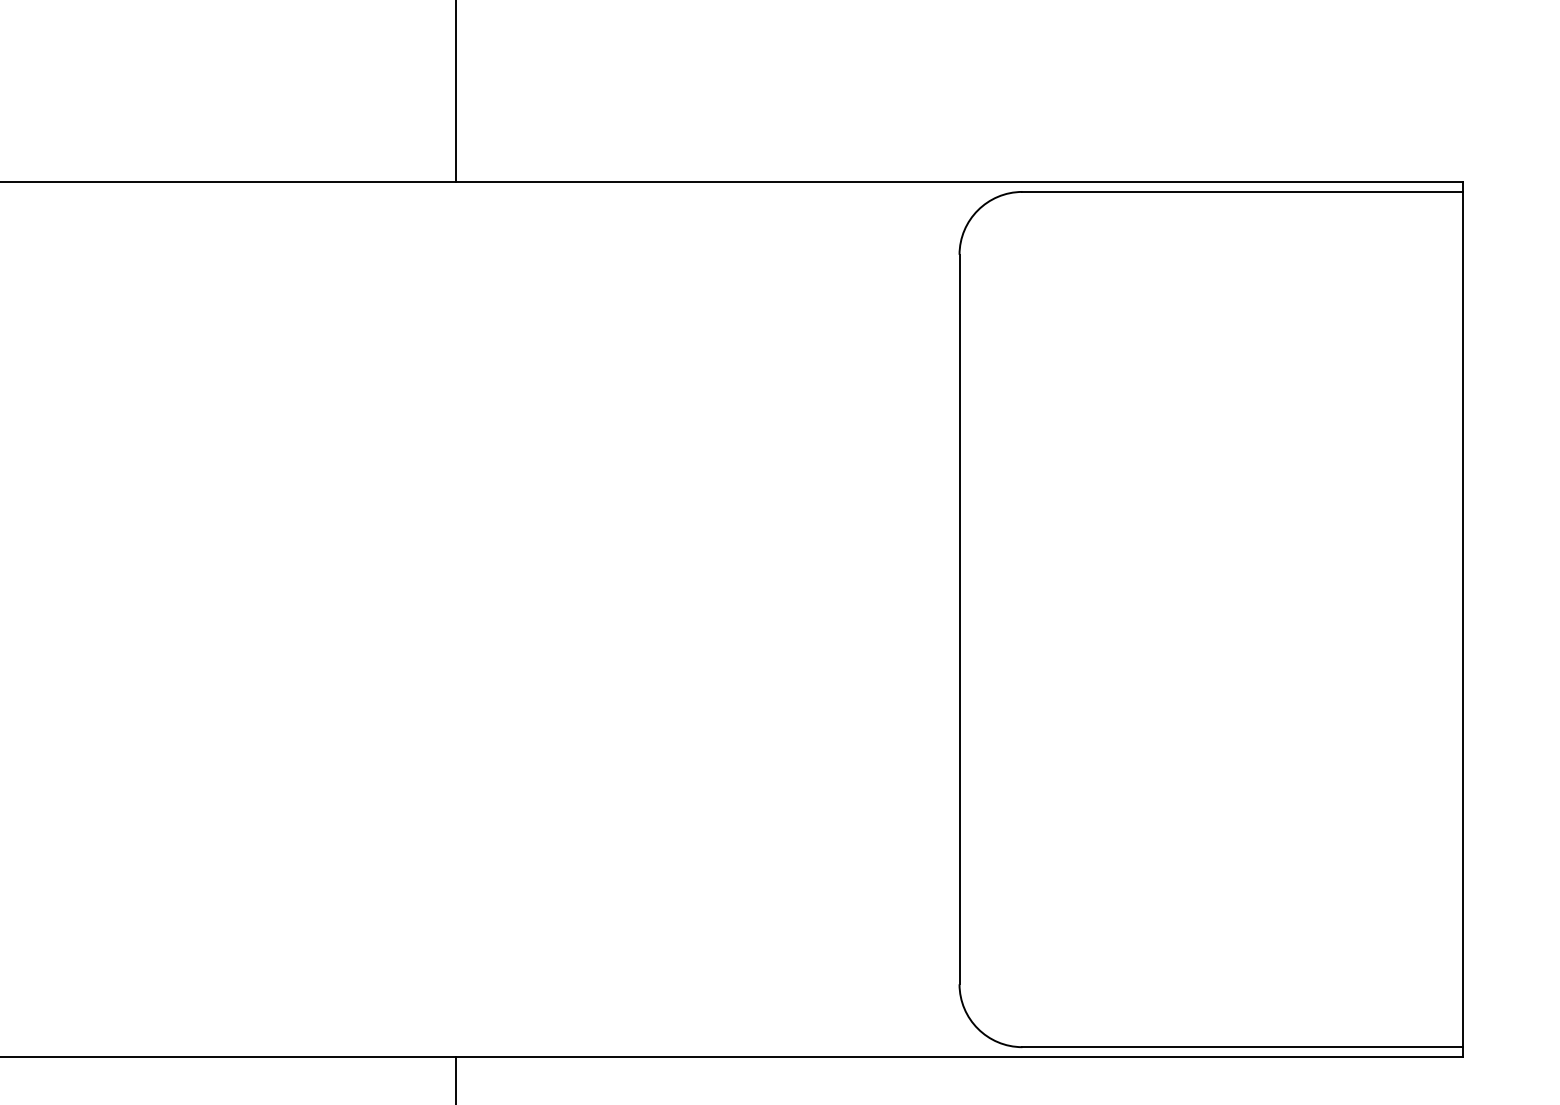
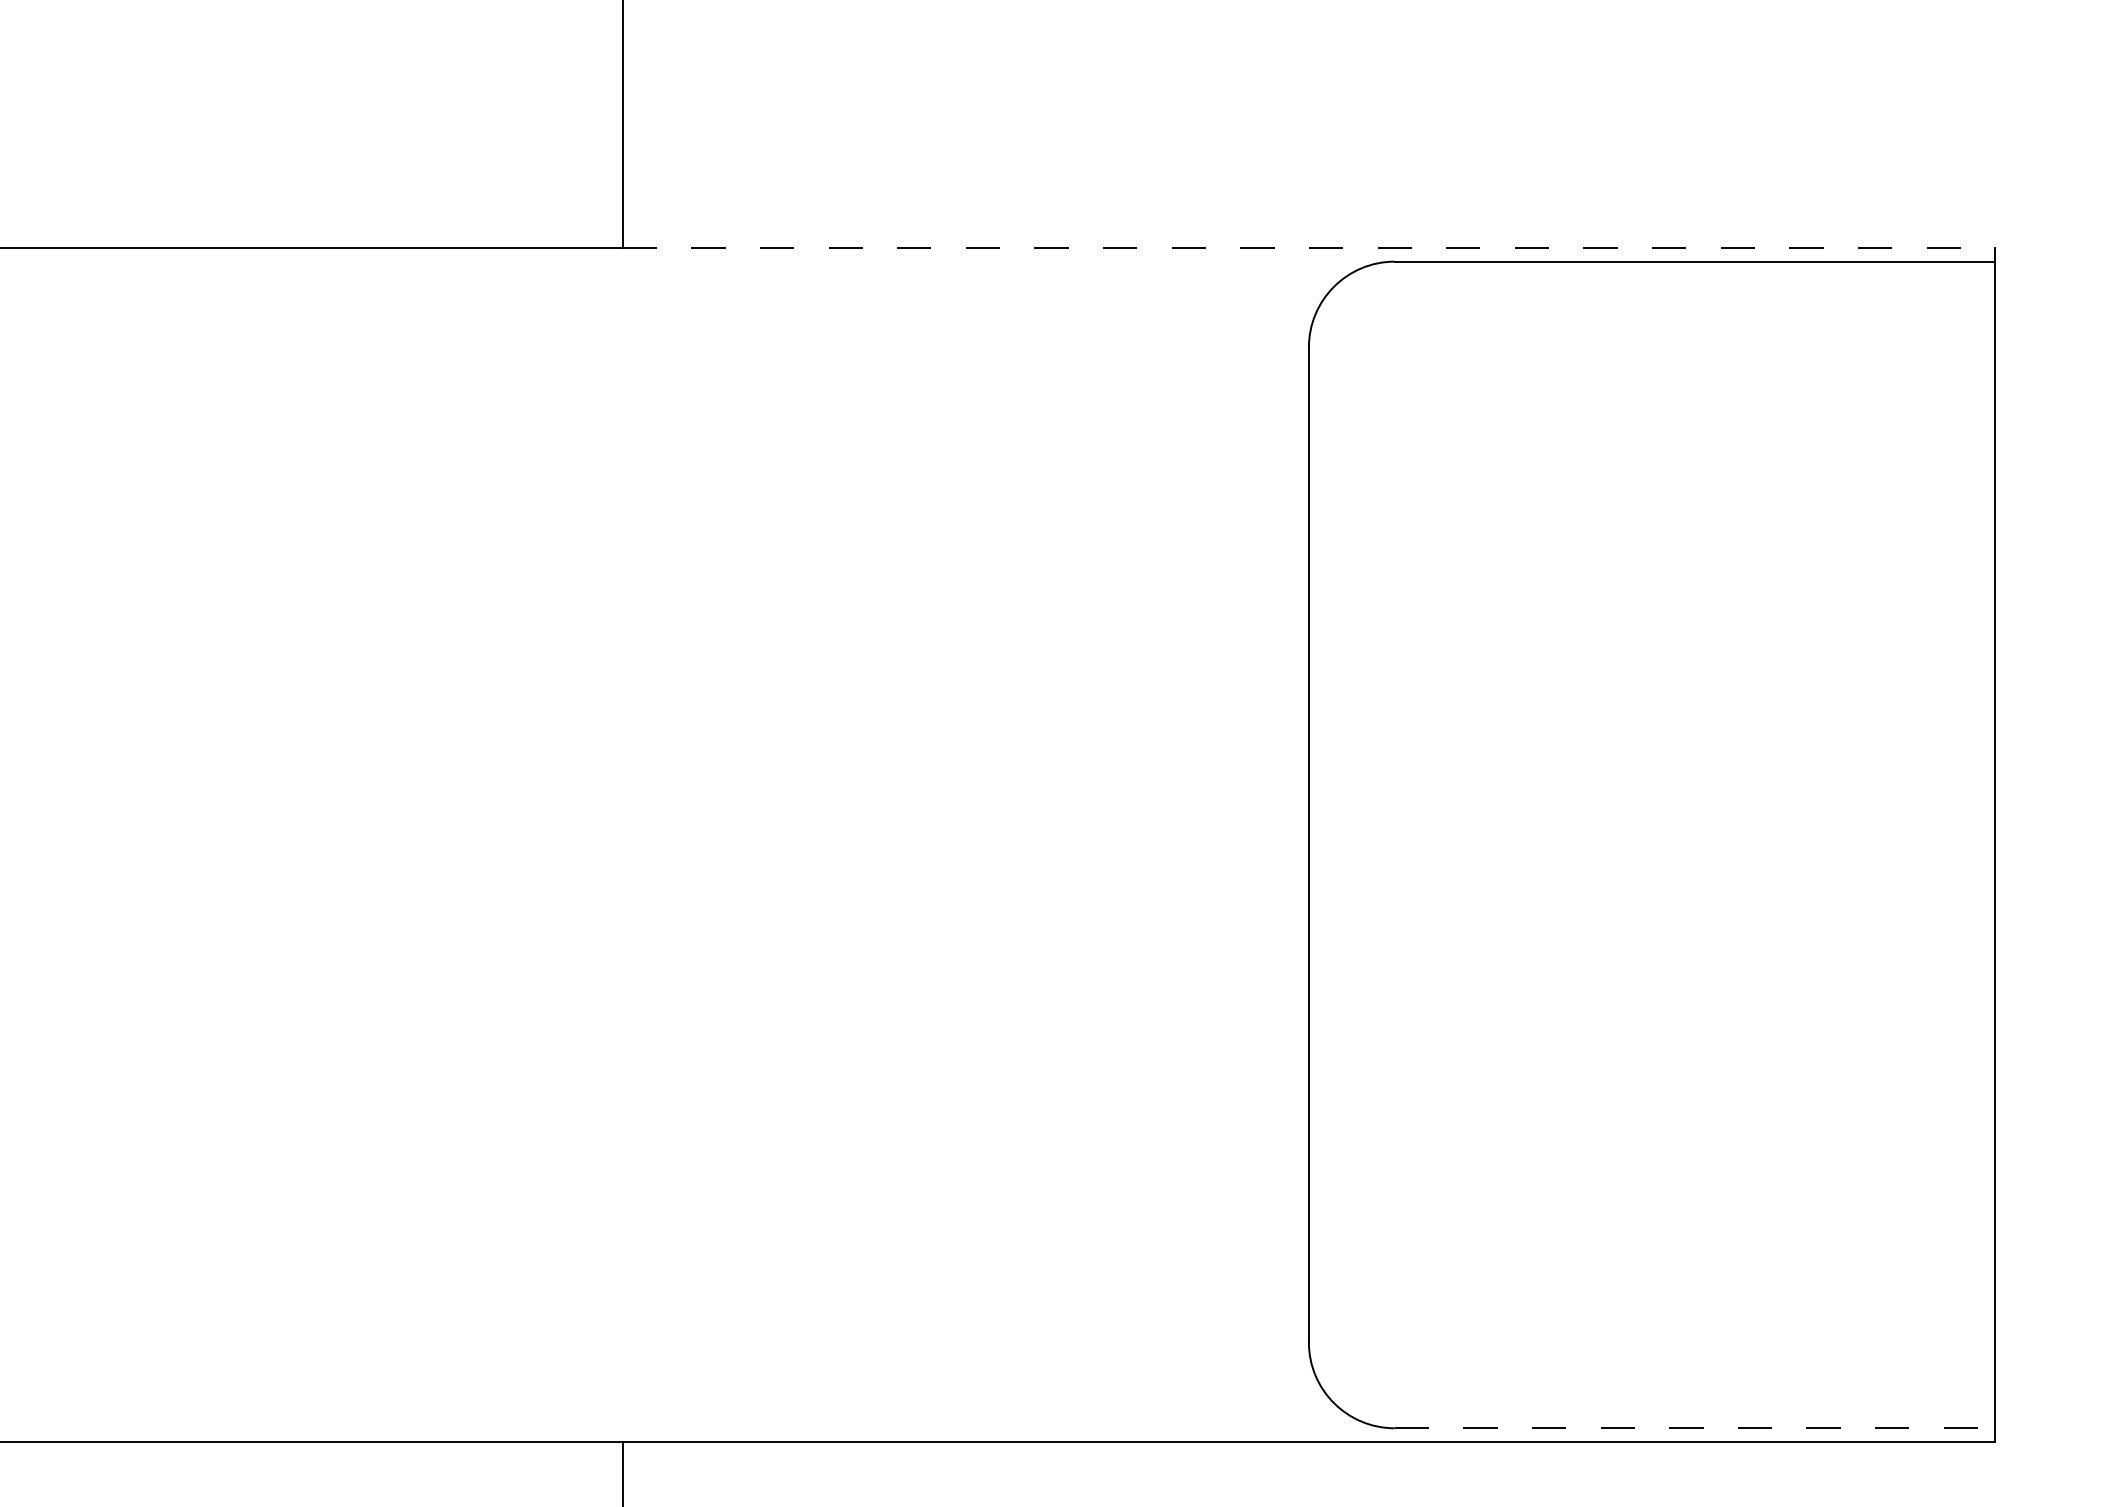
line: (960, 181) -> (1310, 247), solid -> dashed
line: (1243, 1047) -> (1696, 1428), solid -> dashed

